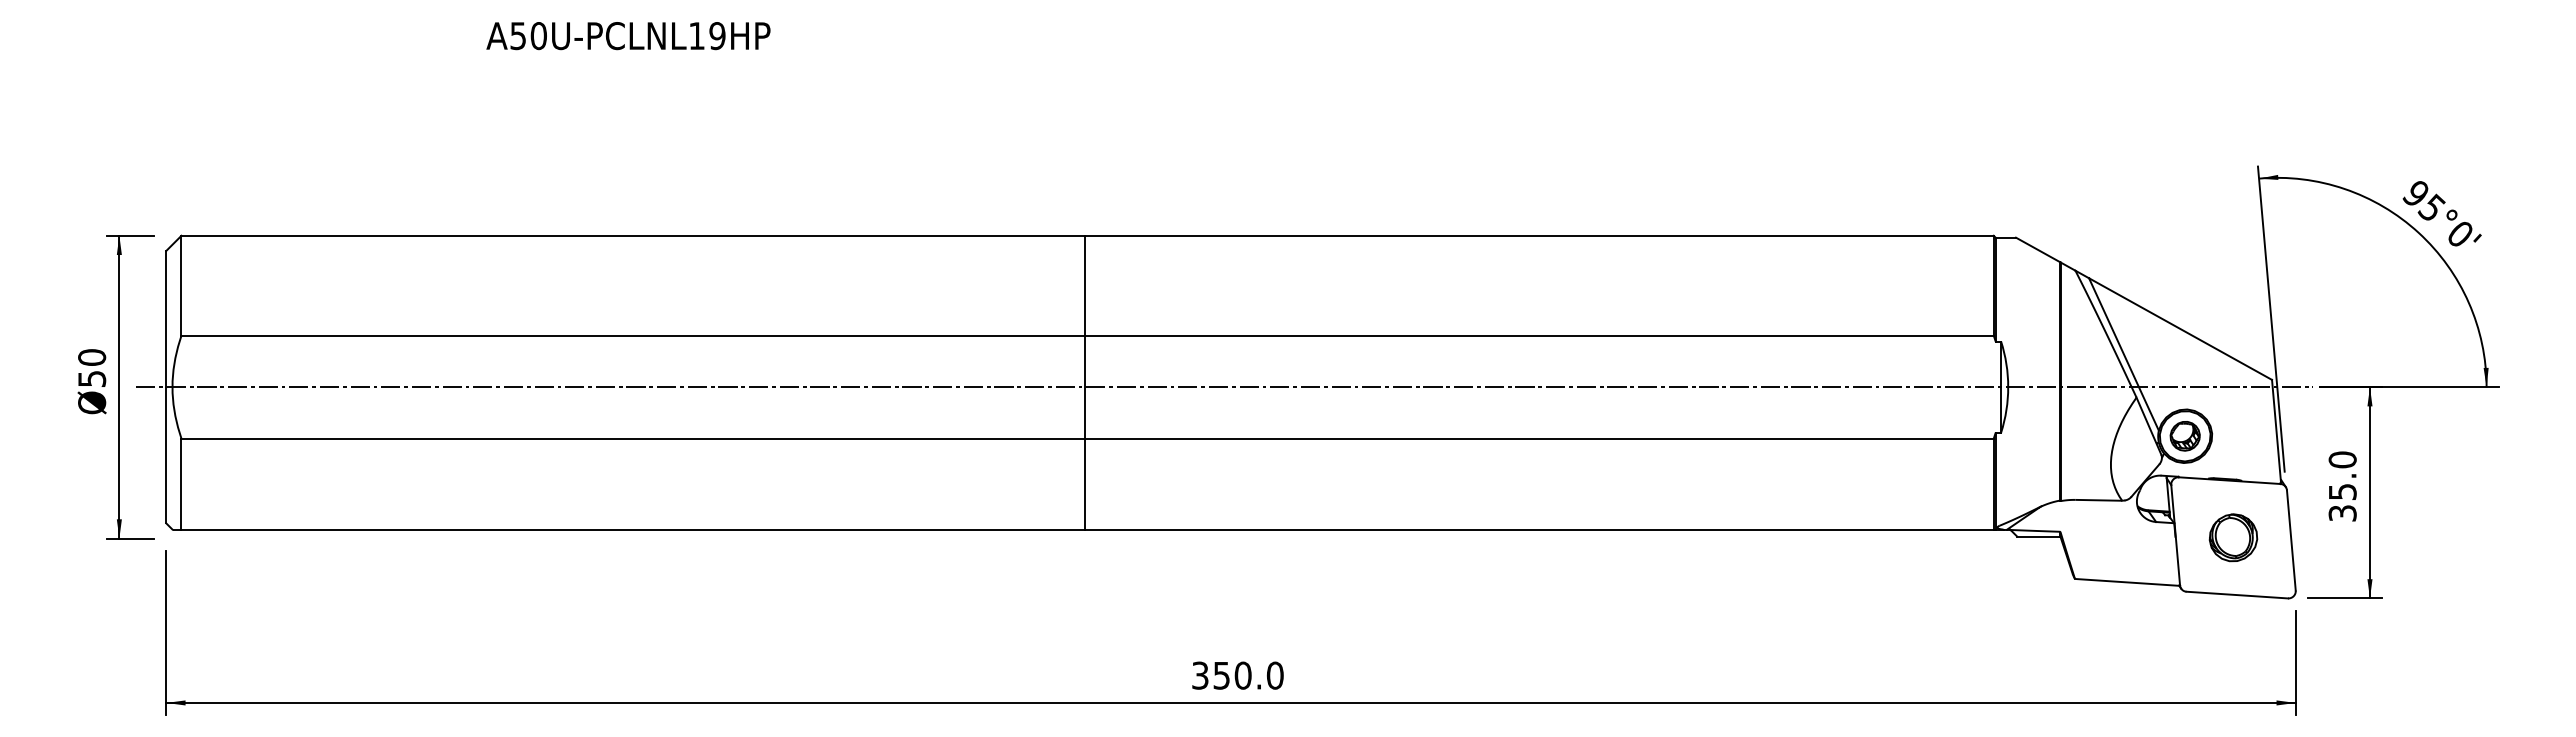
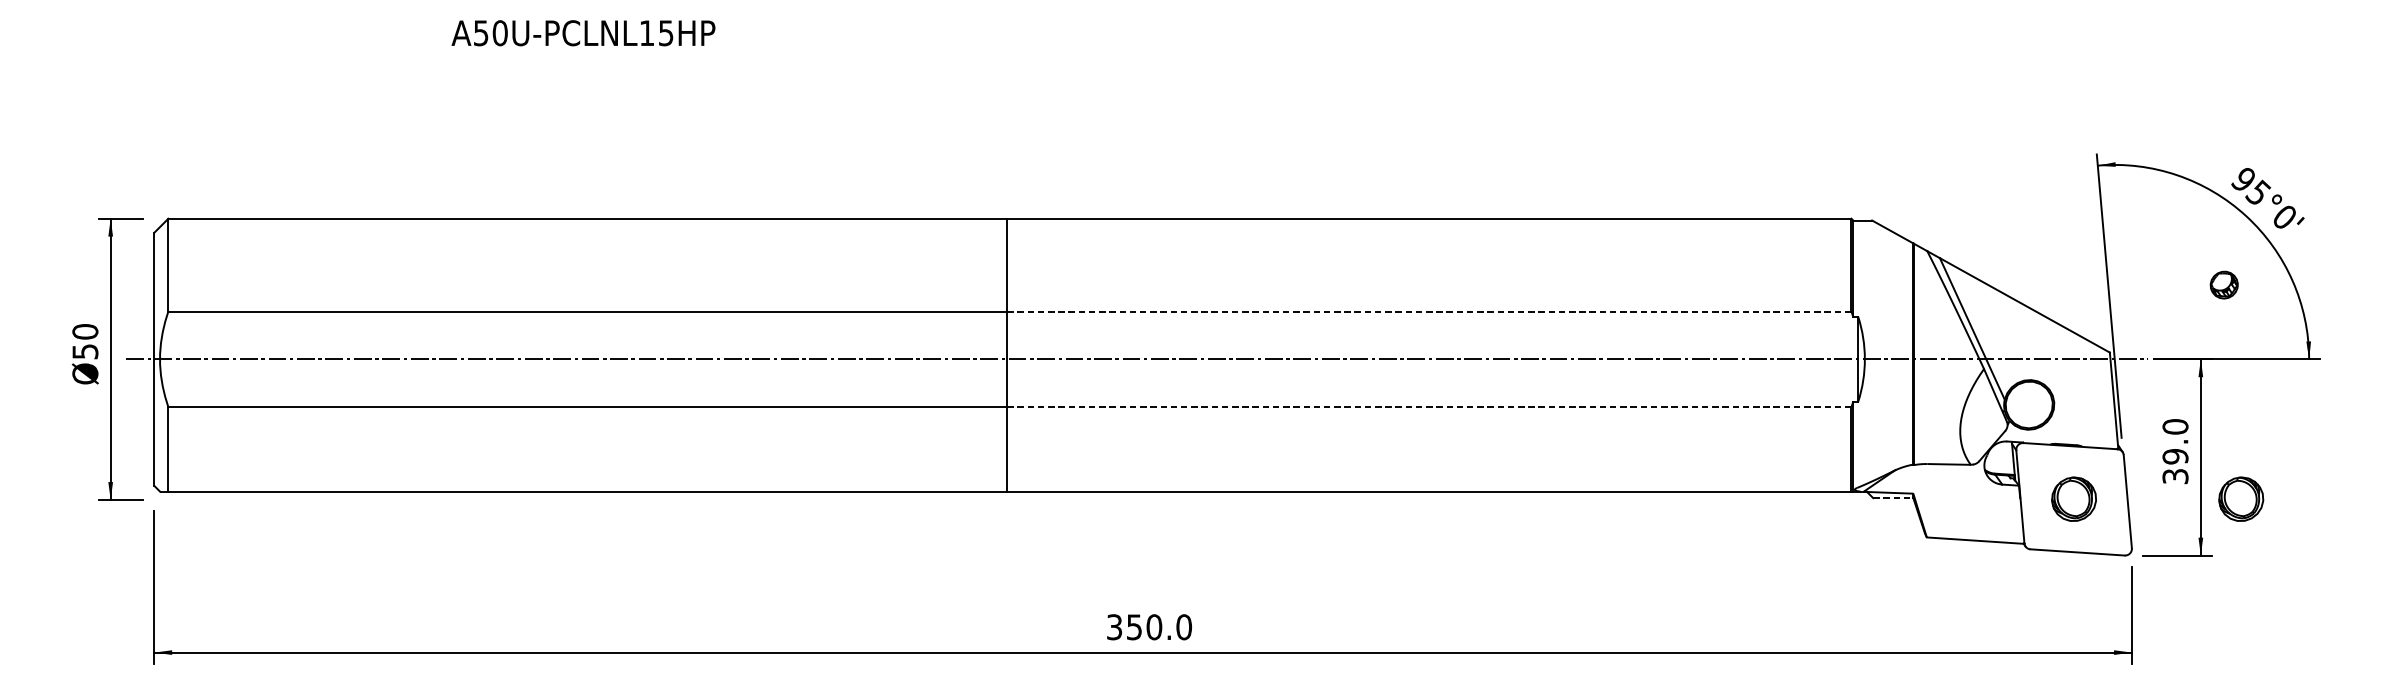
text: (717, 35) -> (666, 32), A50U-PCLNL19HP -> A50U-PCLNL15HP
line: (1539, 335) -> (1429, 311), solid -> dashed
part: (2184, 436) -> (2223, 285), moved
line: (1539, 438) -> (1429, 407), solid -> dashed
text: (2342, 491) -> (2175, 456), 35.0 -> 39.0
line: (2038, 536) -> (1892, 498), solid -> dashed
part: (2413, 537) -> (2241, 498), added

